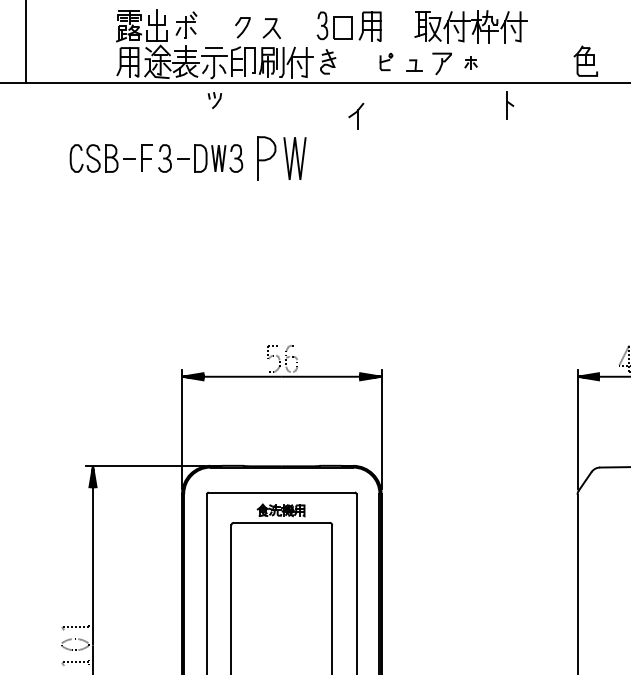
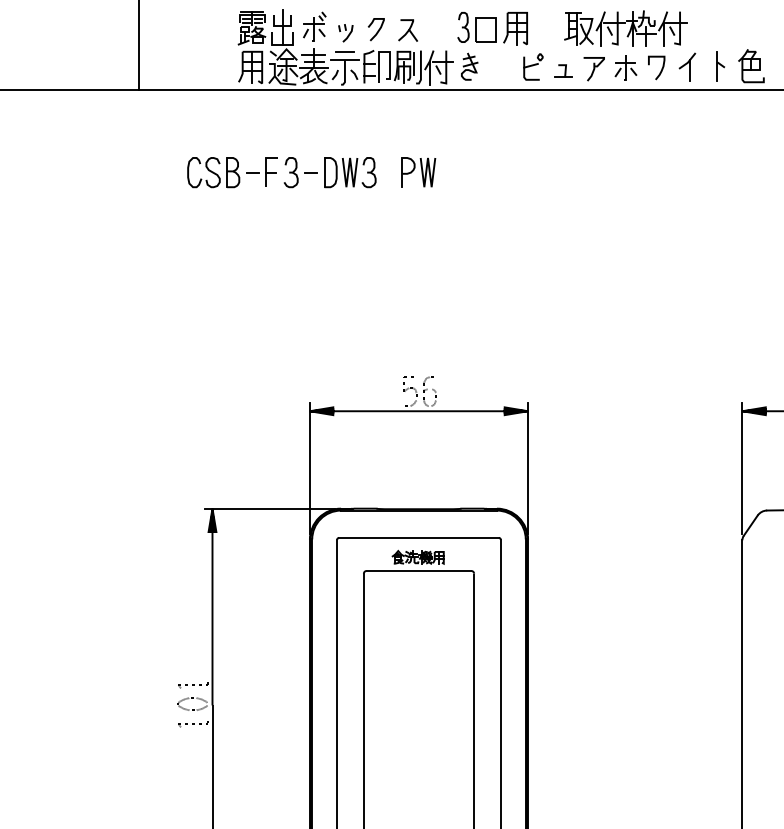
part: (386, 61) -> (533, 66), size x1.43
part: (470, 62) -> (625, 67), size x1.67
curve: (502, 65) -> (660, 70), added
part: (214, 100) -> (345, 33), moved
part: (509, 105) -> (720, 66), moved
part: (356, 115) -> (687, 66), moved
part: (281, 158) -> (418, 172), size x0.62

